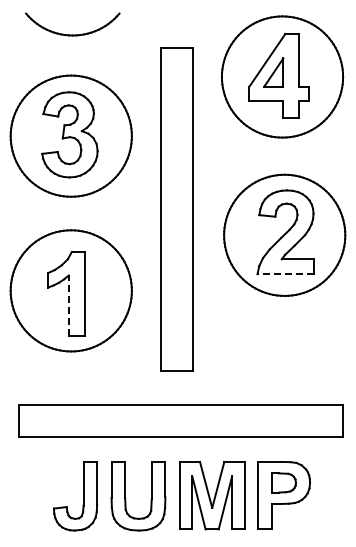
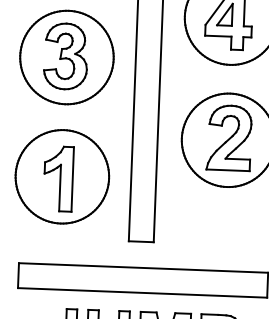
line: (285, 274) -> (228, 170), dashed -> solid
line: (68, 305) -> (59, 188), dashed -> solid

